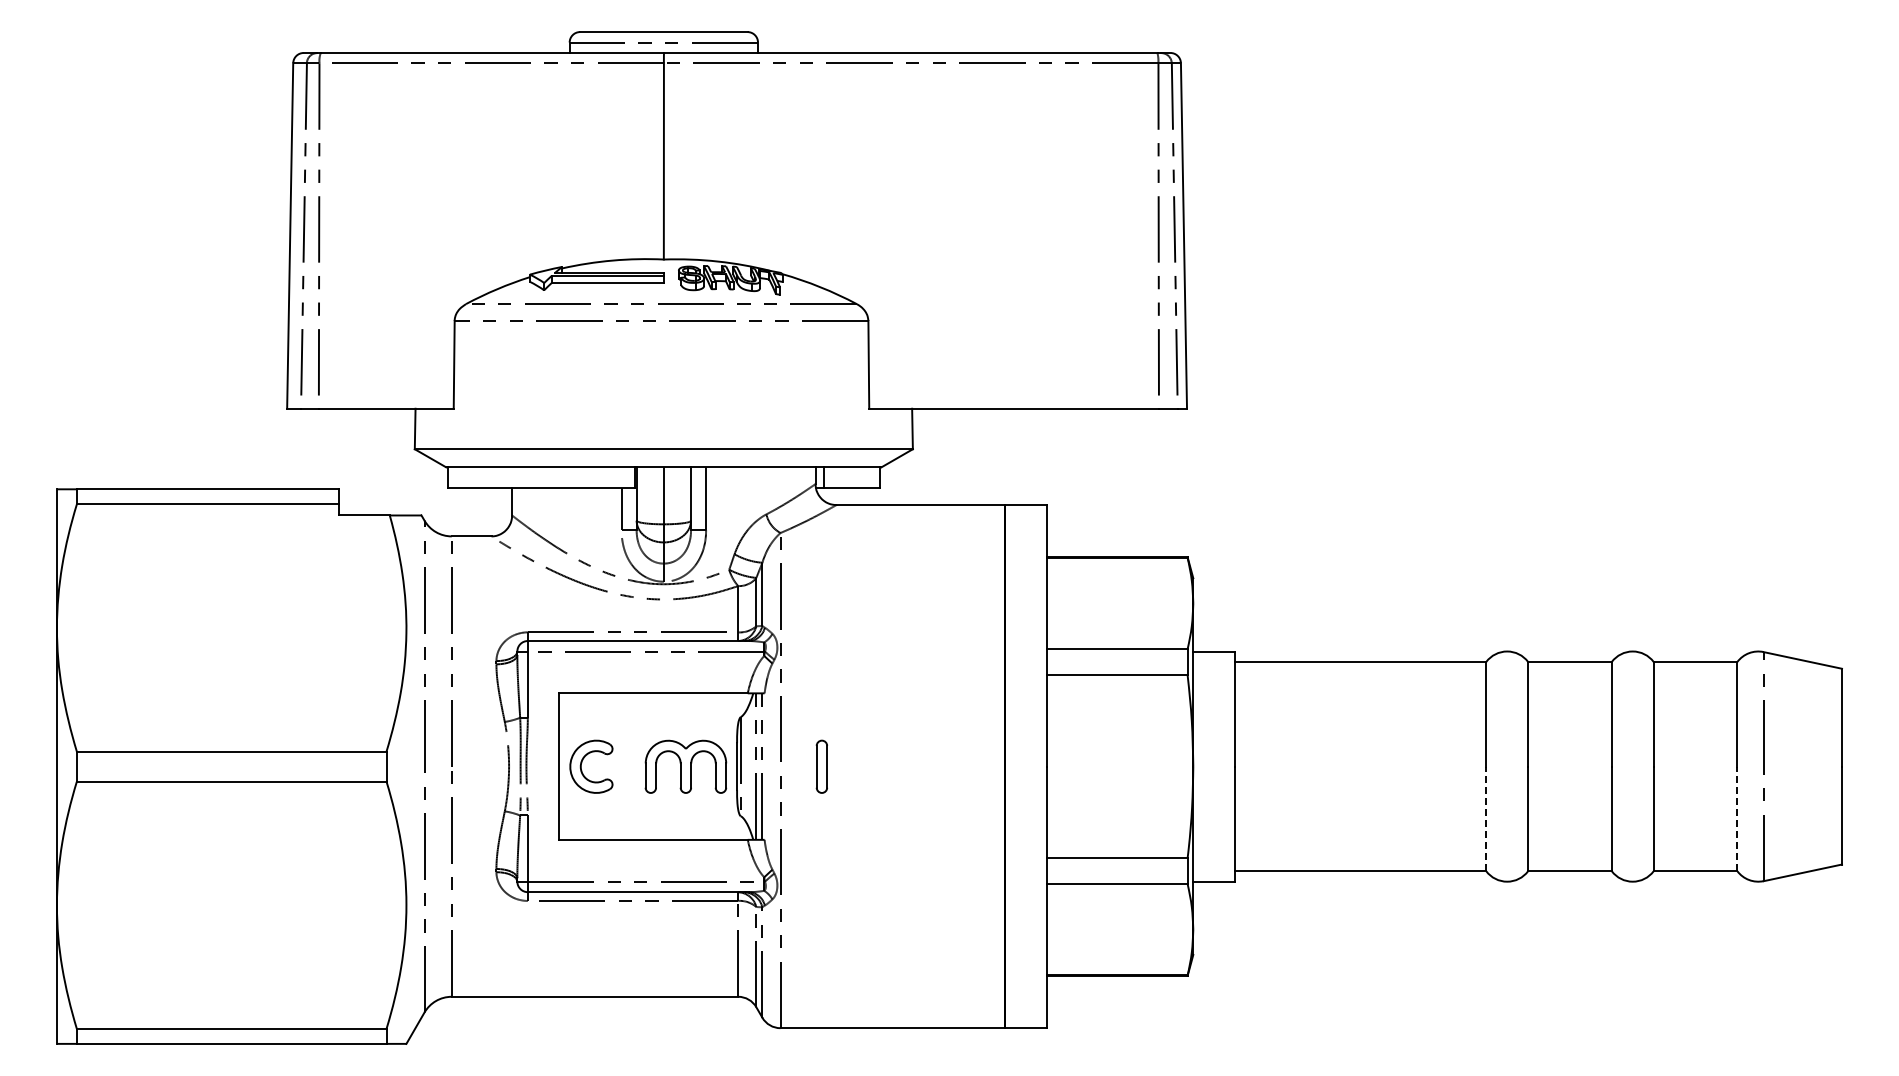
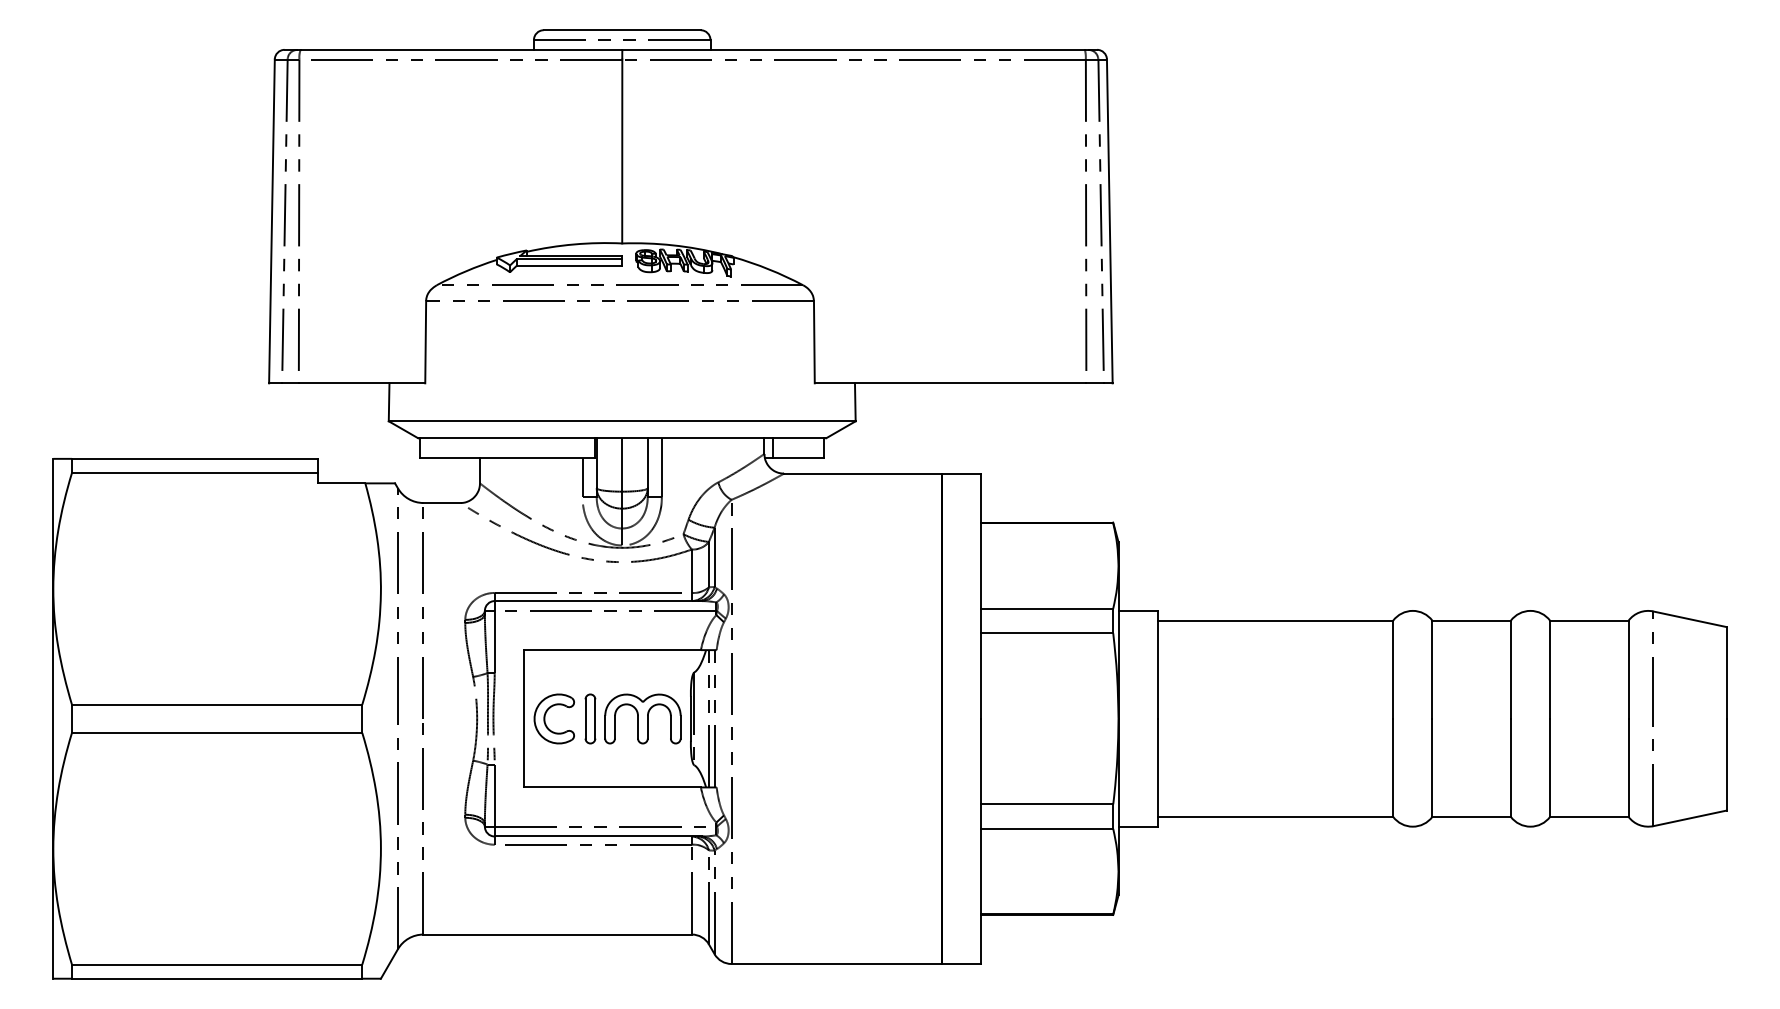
part: (821, 766) -> (590, 718), moved
line: (1486, 818) -> (1393, 767), dashed -> solid
line: (1737, 818) -> (1628, 767), dashed -> solid

